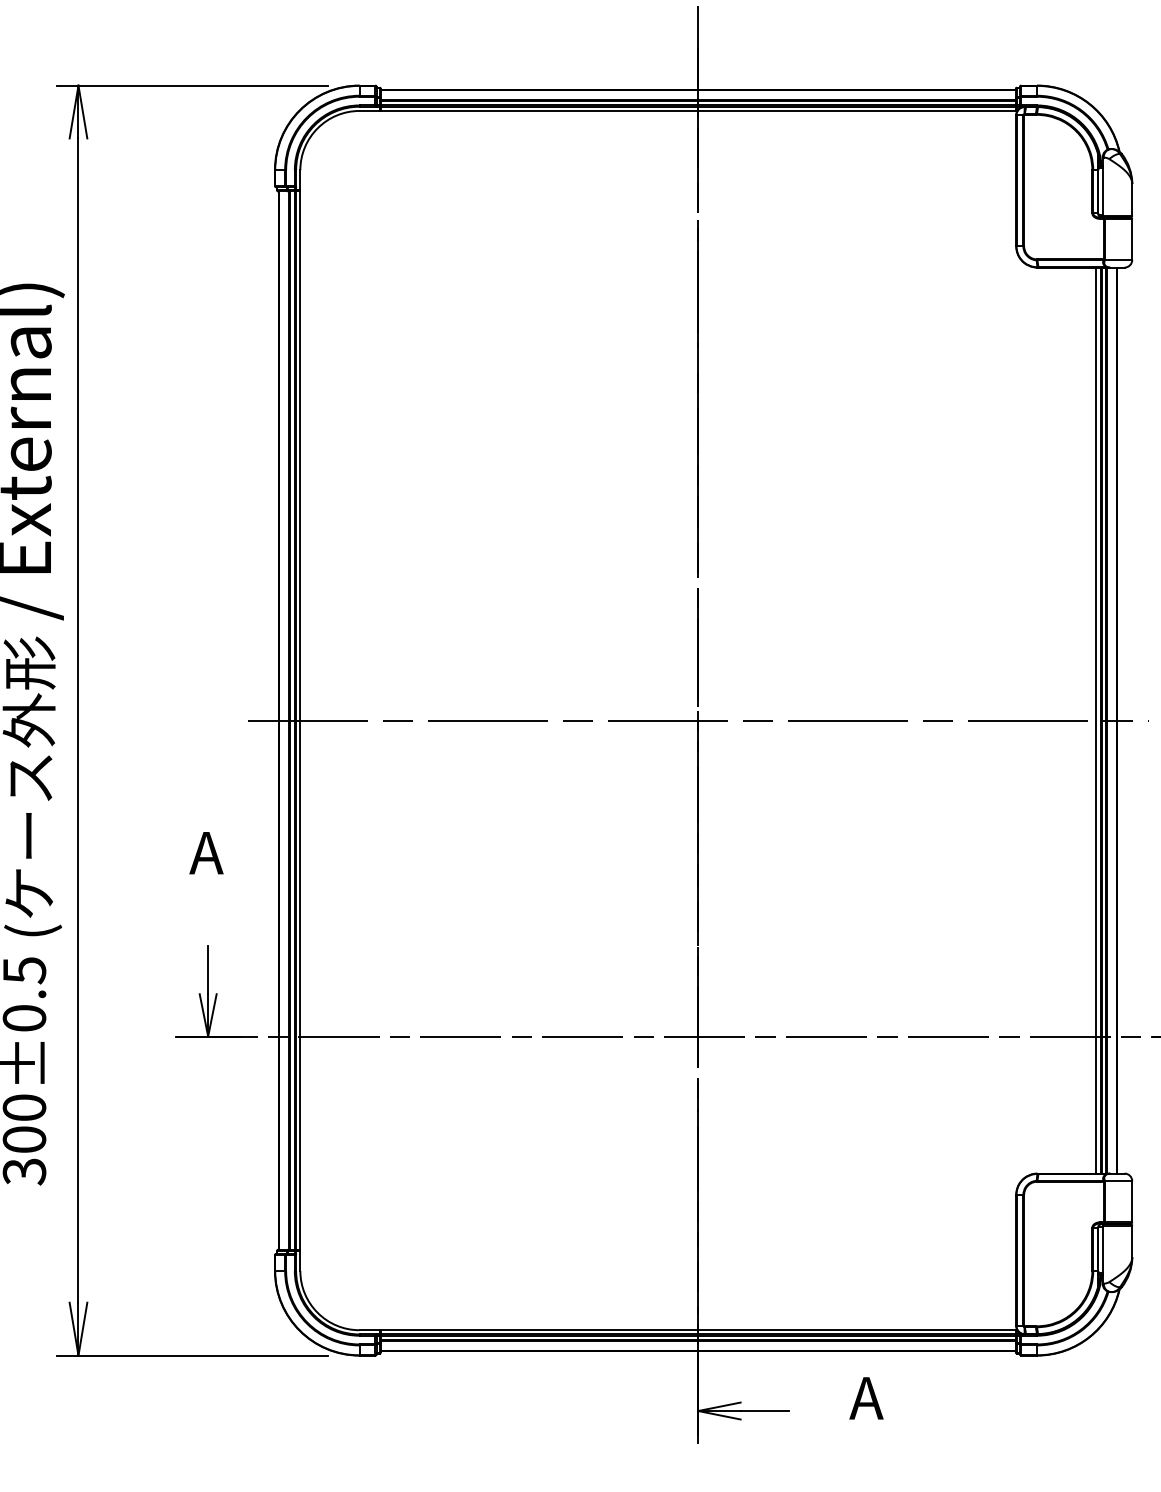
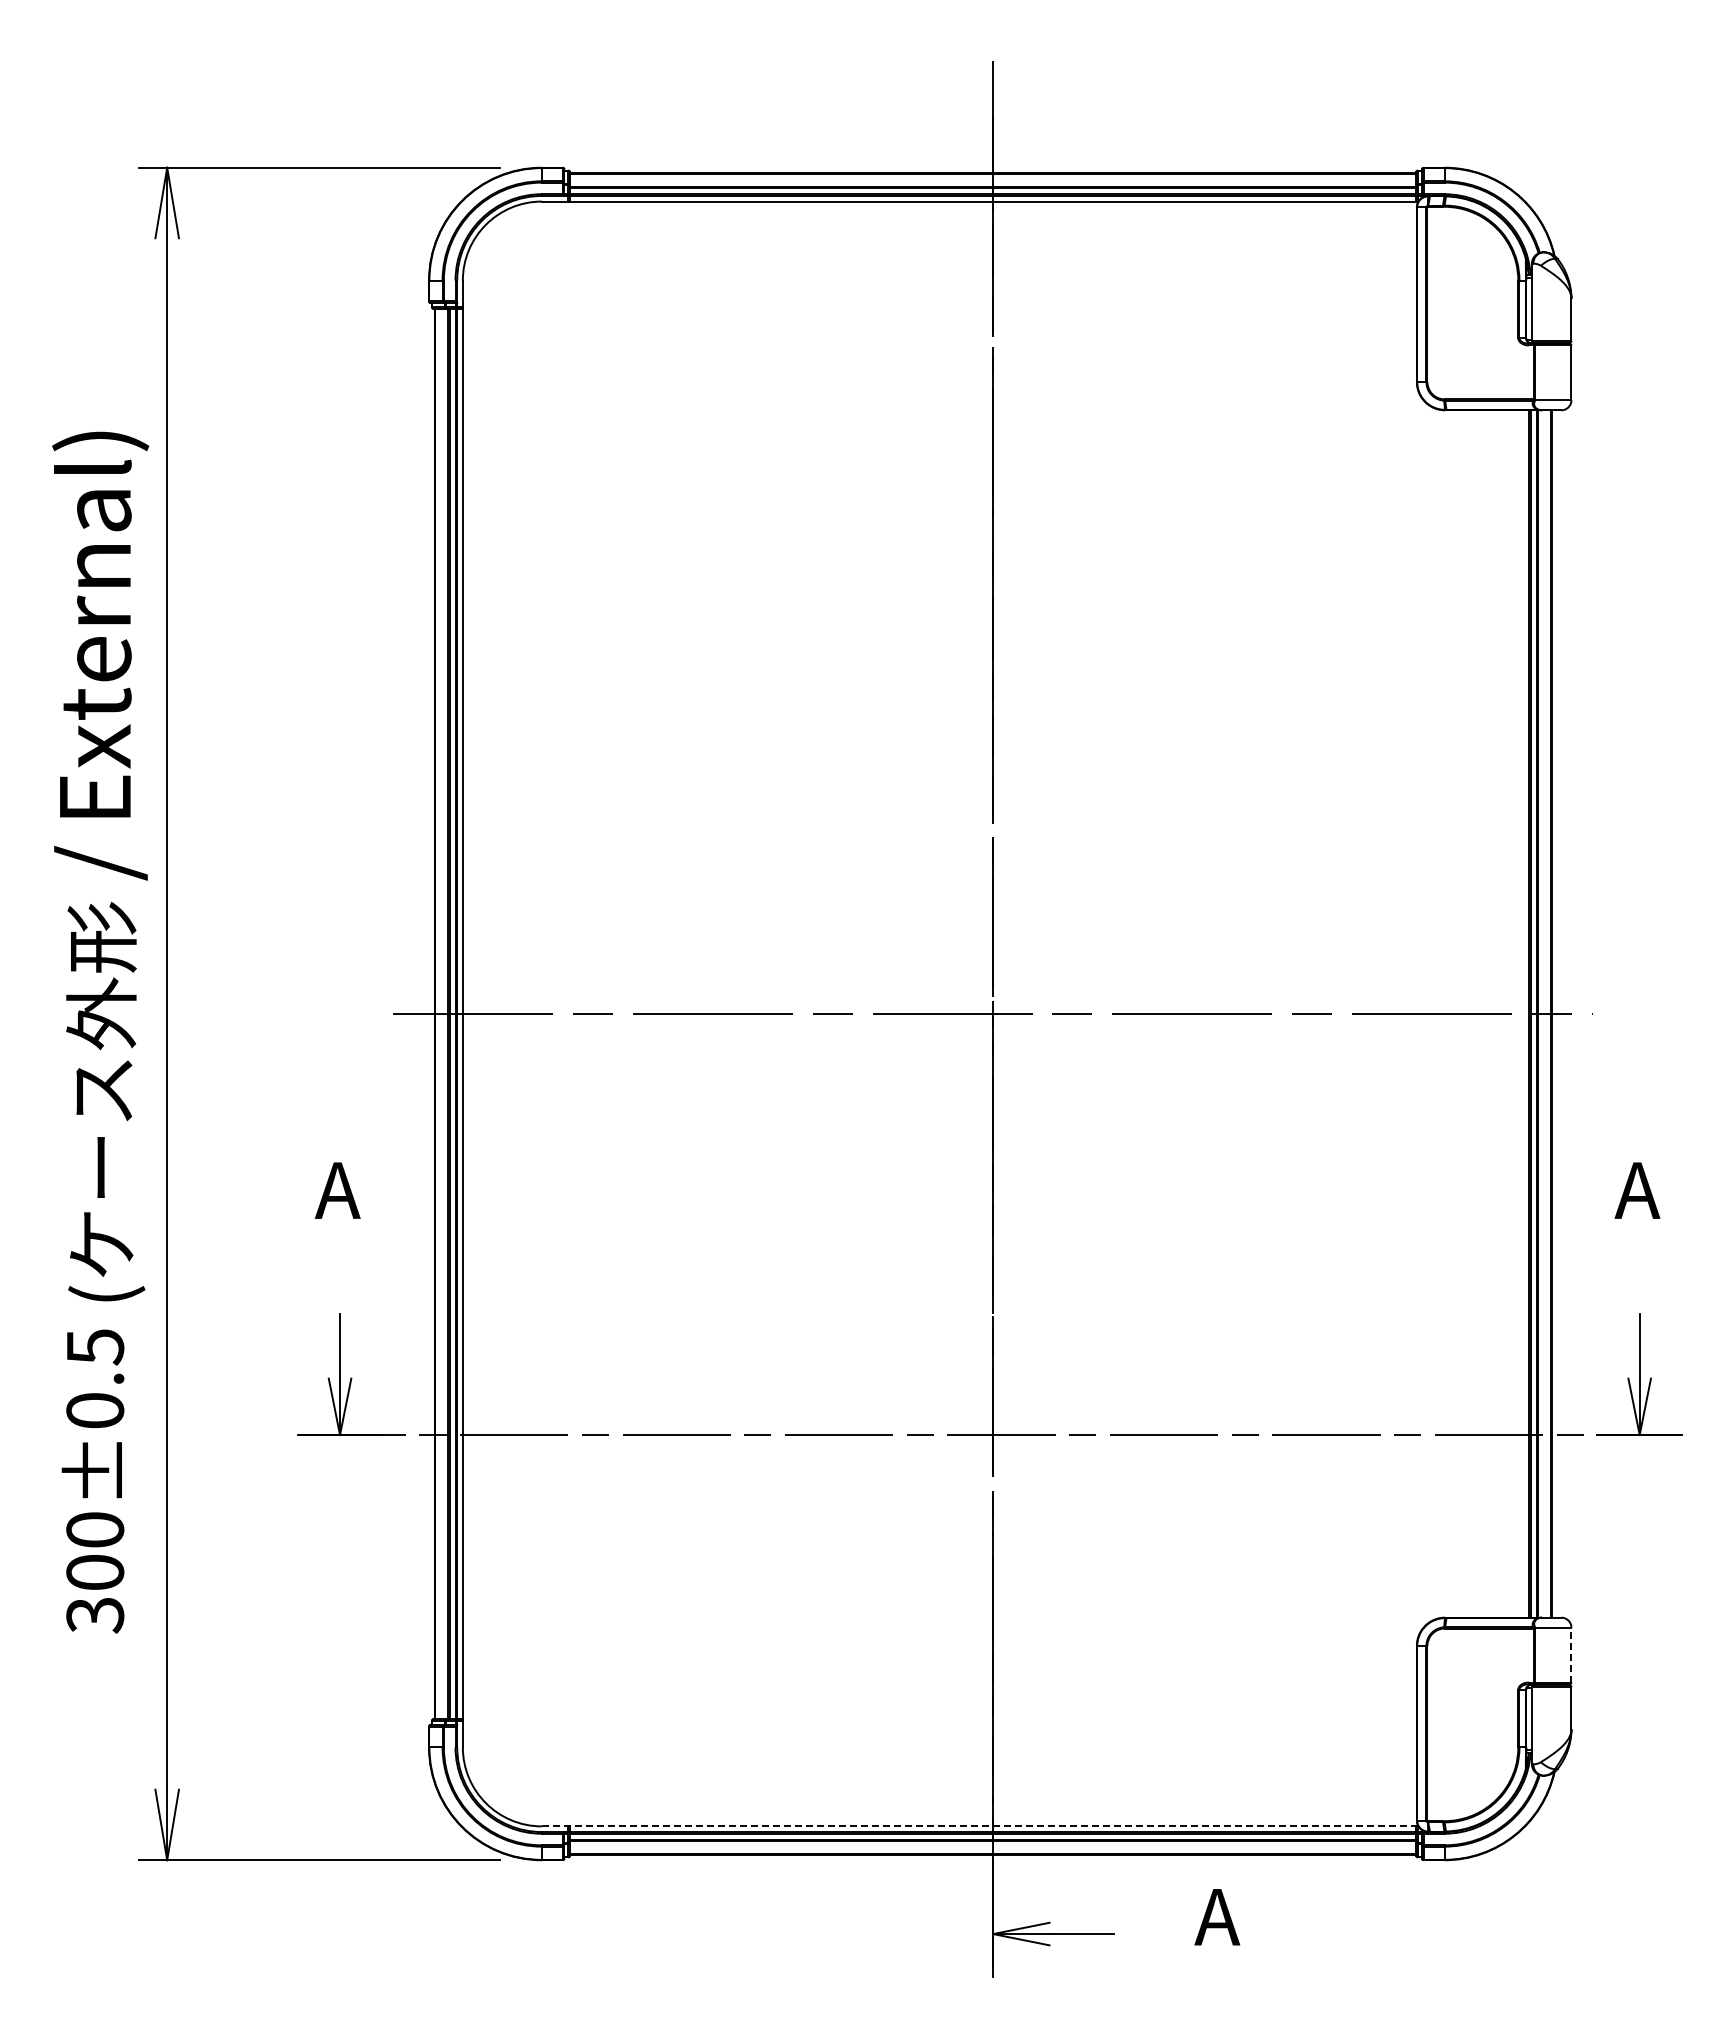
line: (1096, 720) -> (1523, 1013), removed
line: (1132, 1201) -> (1571, 1654), solid -> dashed
line: (688, 1330) -> (979, 1826), solid -> dashed

